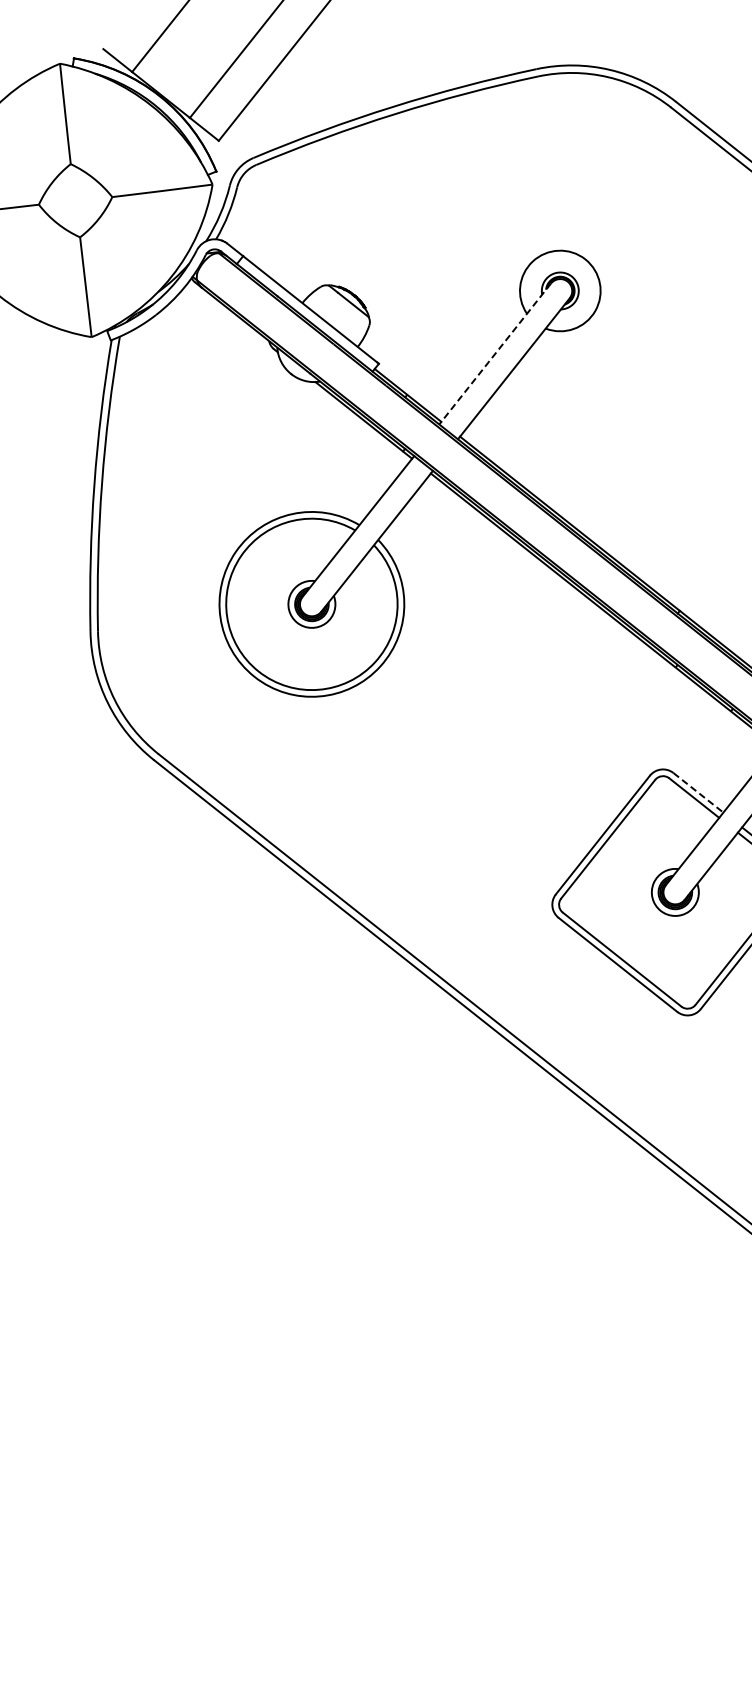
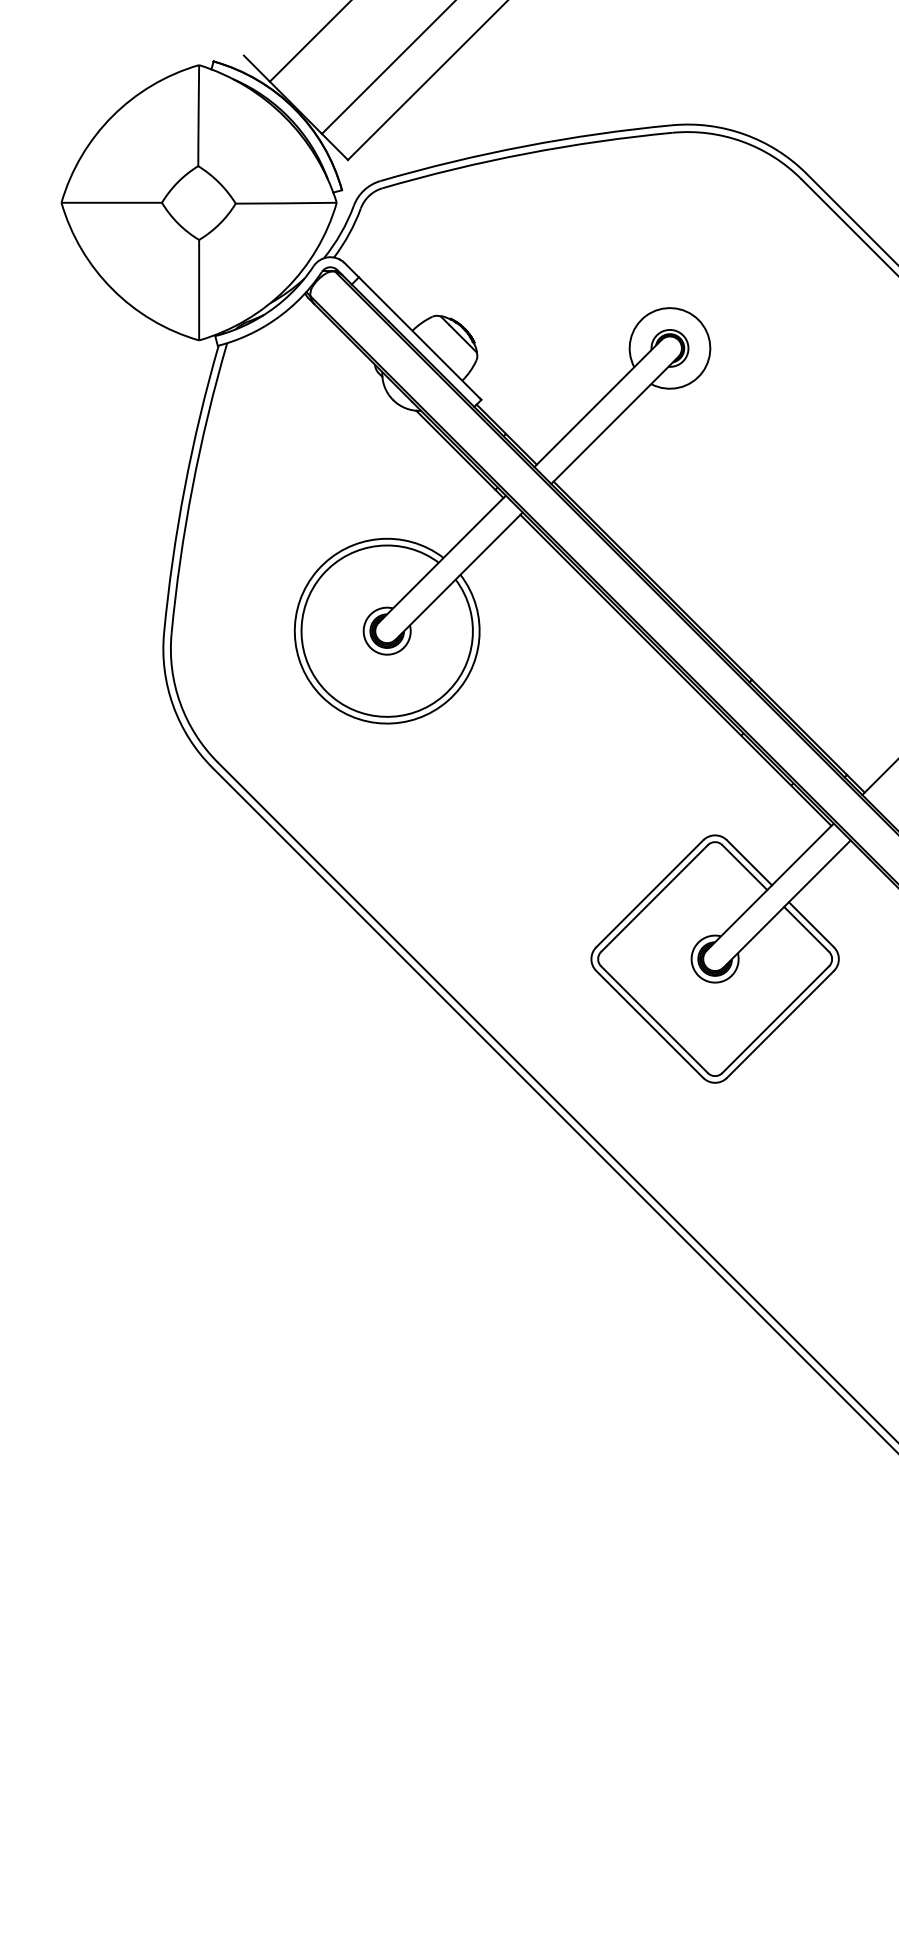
line: (494, 354) -> (597, 403), dashed -> solid
line: (698, 792) -> (749, 862), dashed -> solid

